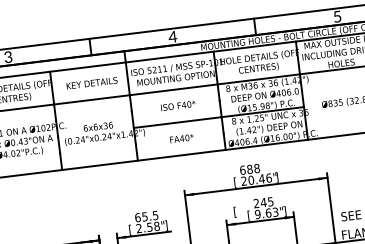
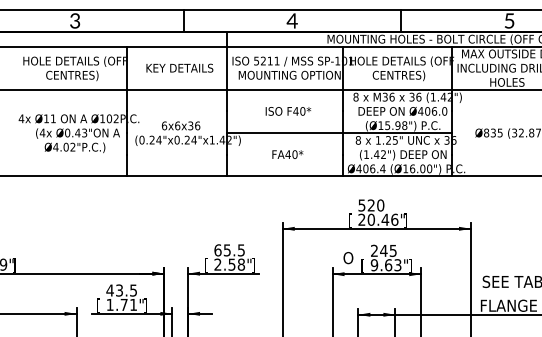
text: (250, 169) -> (371, 205), 688 -> 520
text: (237, 211) -> (348, 258), [ -> O

